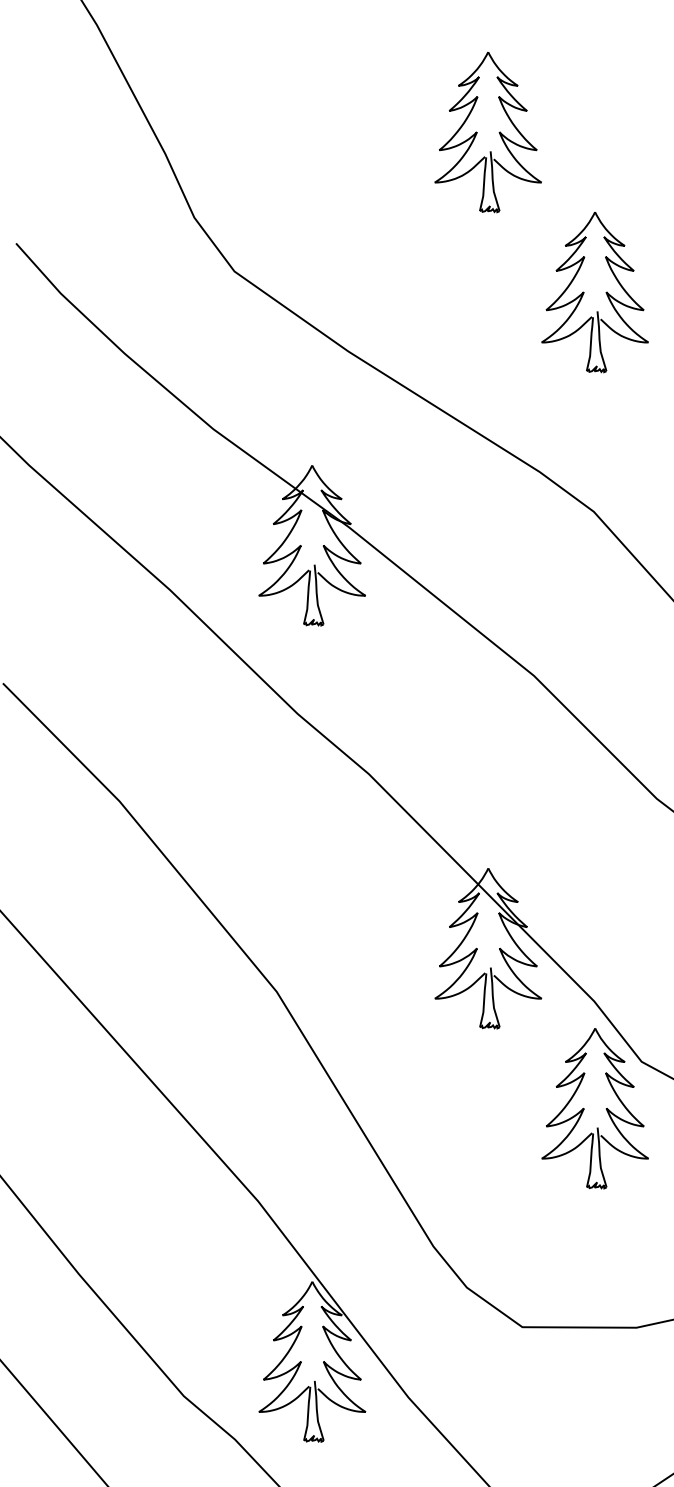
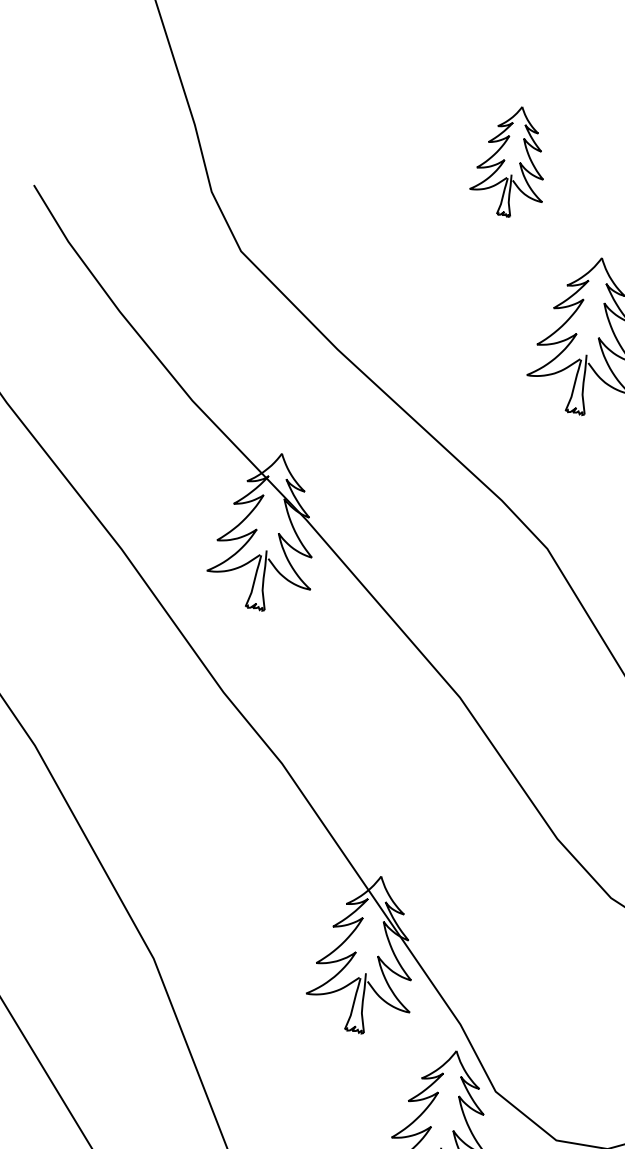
part: (487, 132) -> (511, 161), size x0.7

